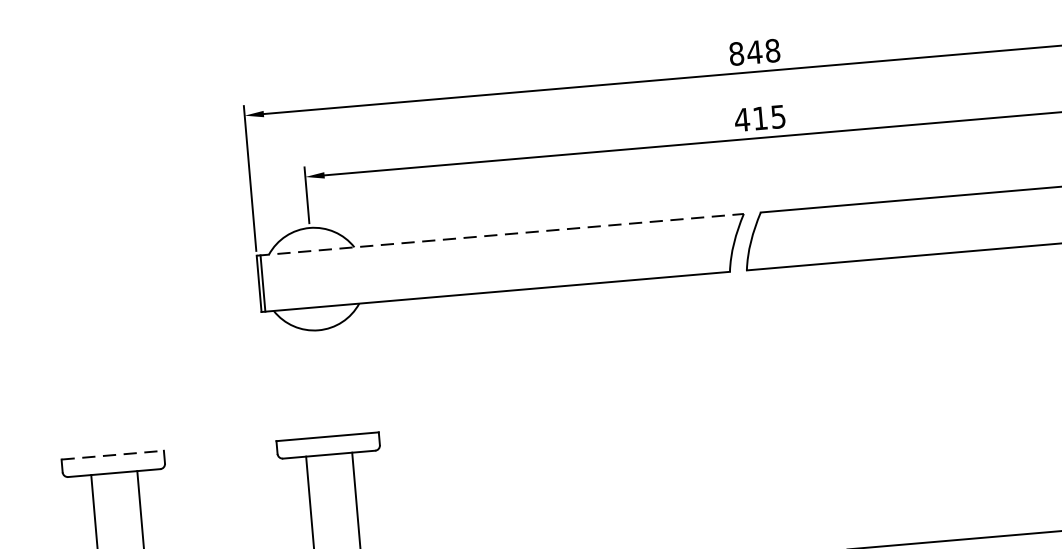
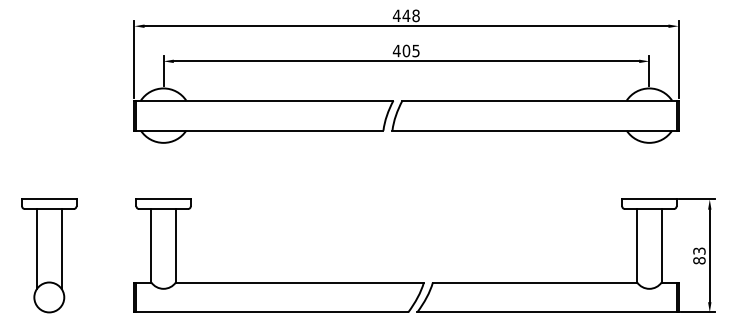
text: (735, 53) -> (396, 15), 848 -> 448
text: (760, 117) -> (406, 50), 415 -> 405
line: (499, 234) -> (263, 100), dashed -> solid
line: (113, 455) -> (49, 199), dashed -> solid

